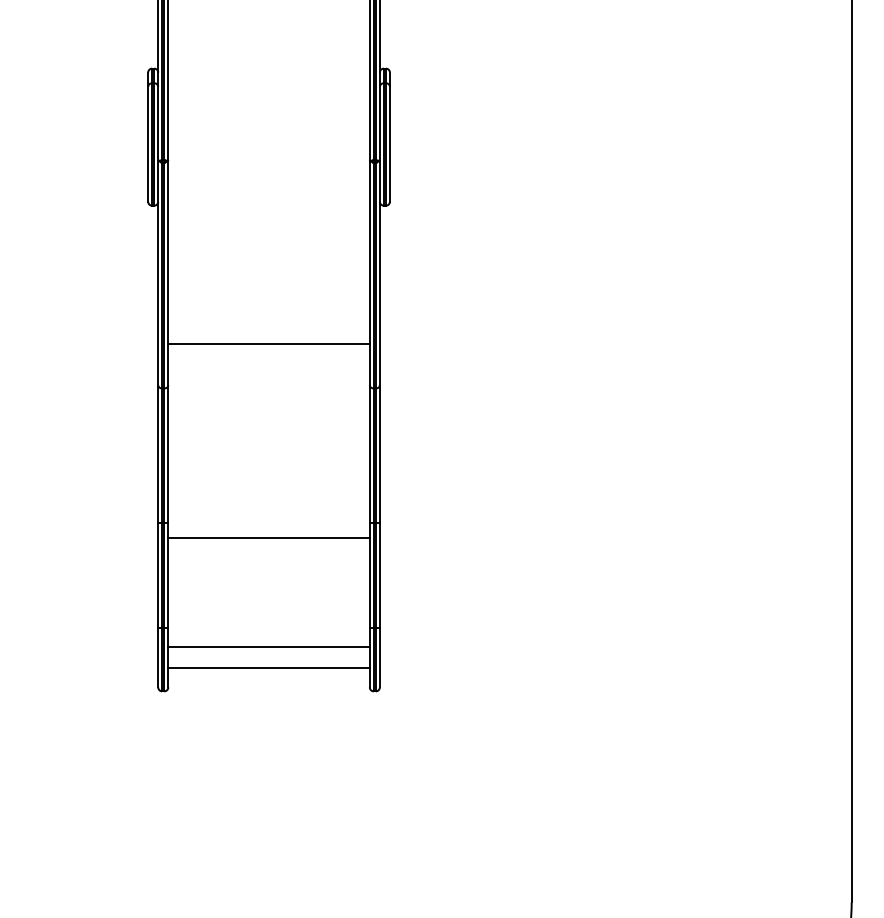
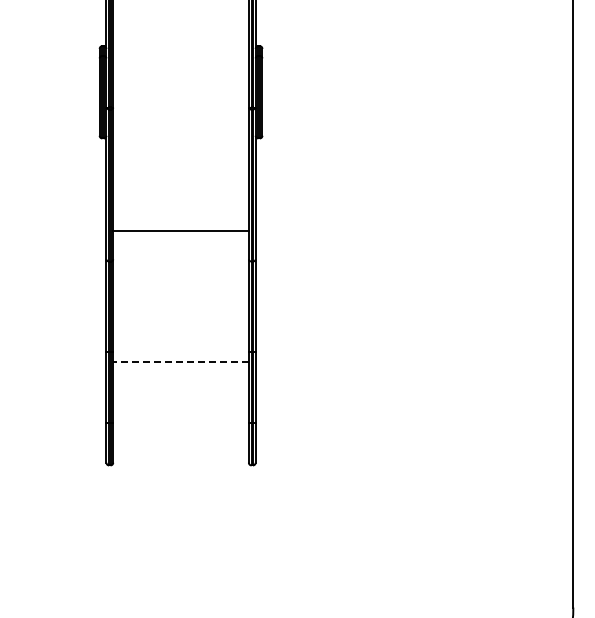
line: (269, 536) -> (181, 361), solid -> dashed
line: (268, 646) -> (180, 435), removed
line: (268, 667) -> (180, 449), removed

